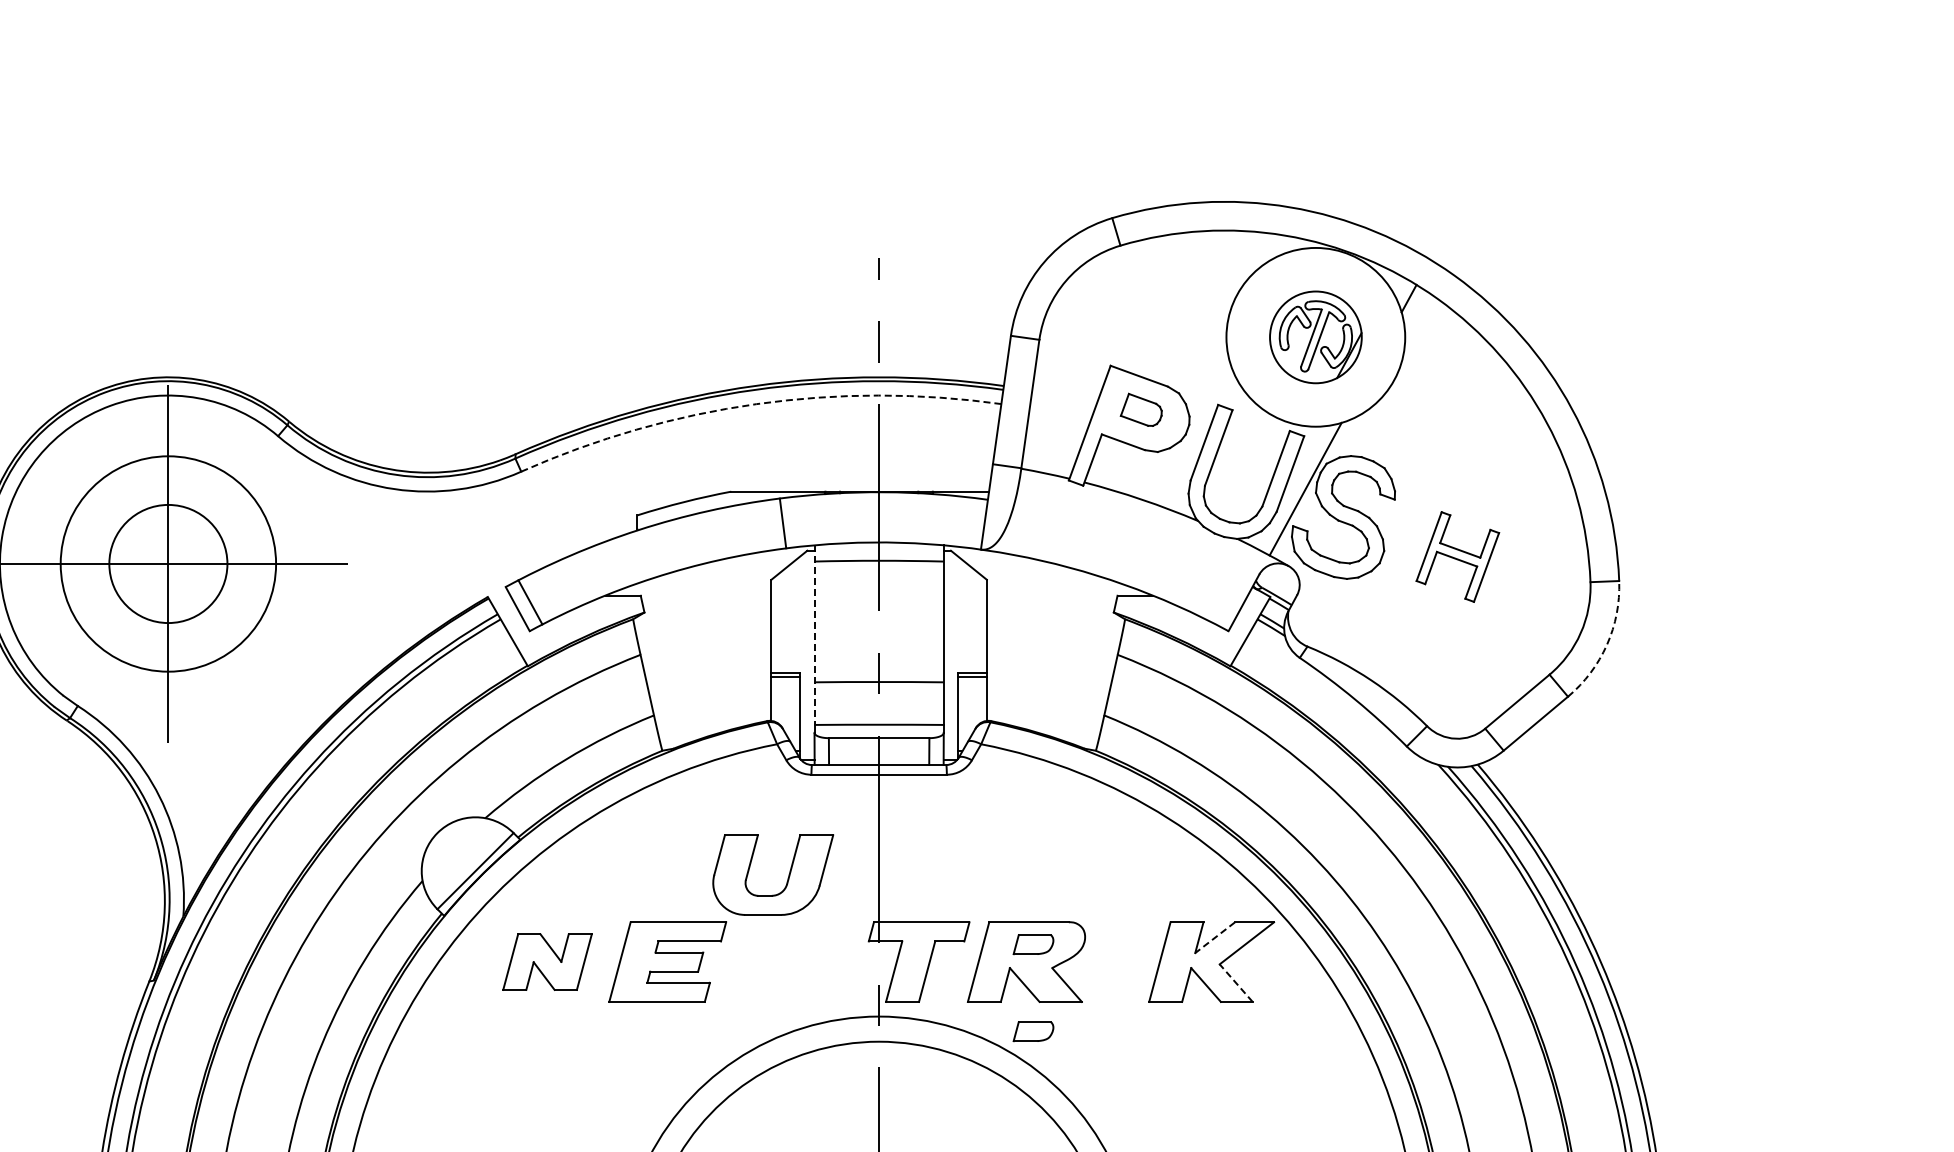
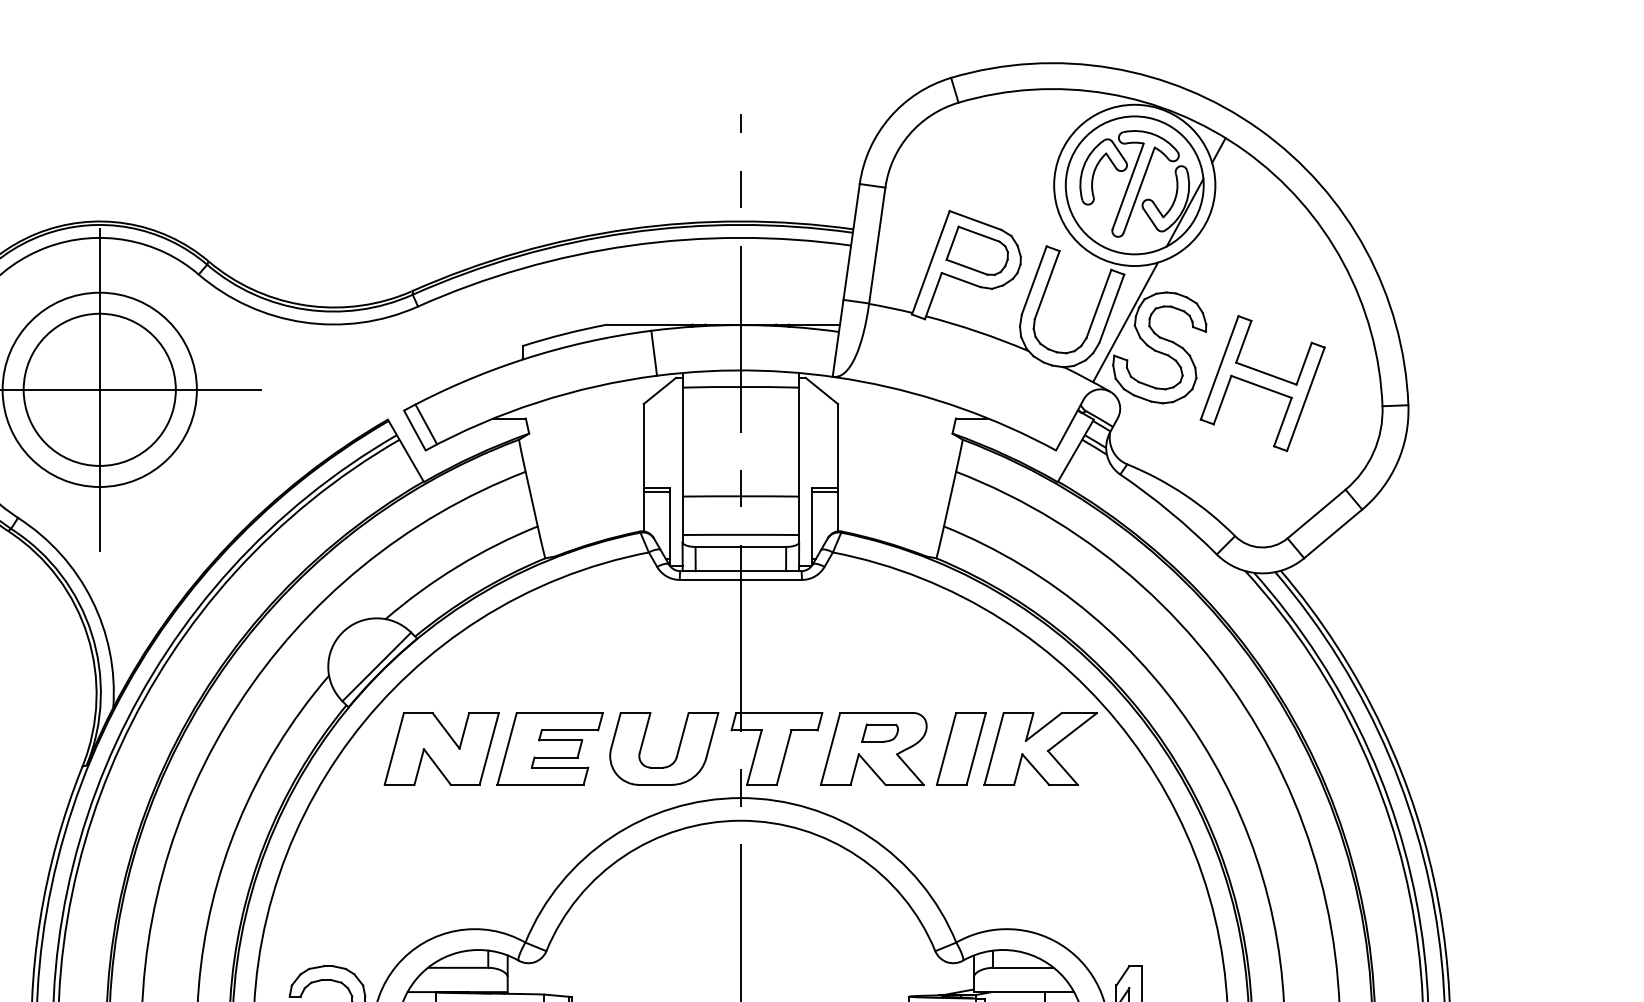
part: (1315, 337) -> (1134, 185), size x1.67
arc: (756, 404) -> (630, 245), dashed -> solid
part: (1141, 409) -> (977, 250), size x1.67
part: (1457, 556) -> (1262, 383), size x1.67
circle: (168, 563) -> (99, 389), size x1.43
line: (814, 635) -> (682, 454), dashed -> solid
arc: (1607, 644) -> (1397, 462), dashed -> solid
part: (787, 878) -> (677, 752), moved
line: (1214, 938) -> (1043, 727), dashed -> solid
part: (547, 961) -> (441, 748), size x1.43
part: (1123, 961) -> (961, 748), added
line: (1236, 983) -> (1063, 768), dashed -> solid
part: (1033, 1031) -> (880, 811), removed

